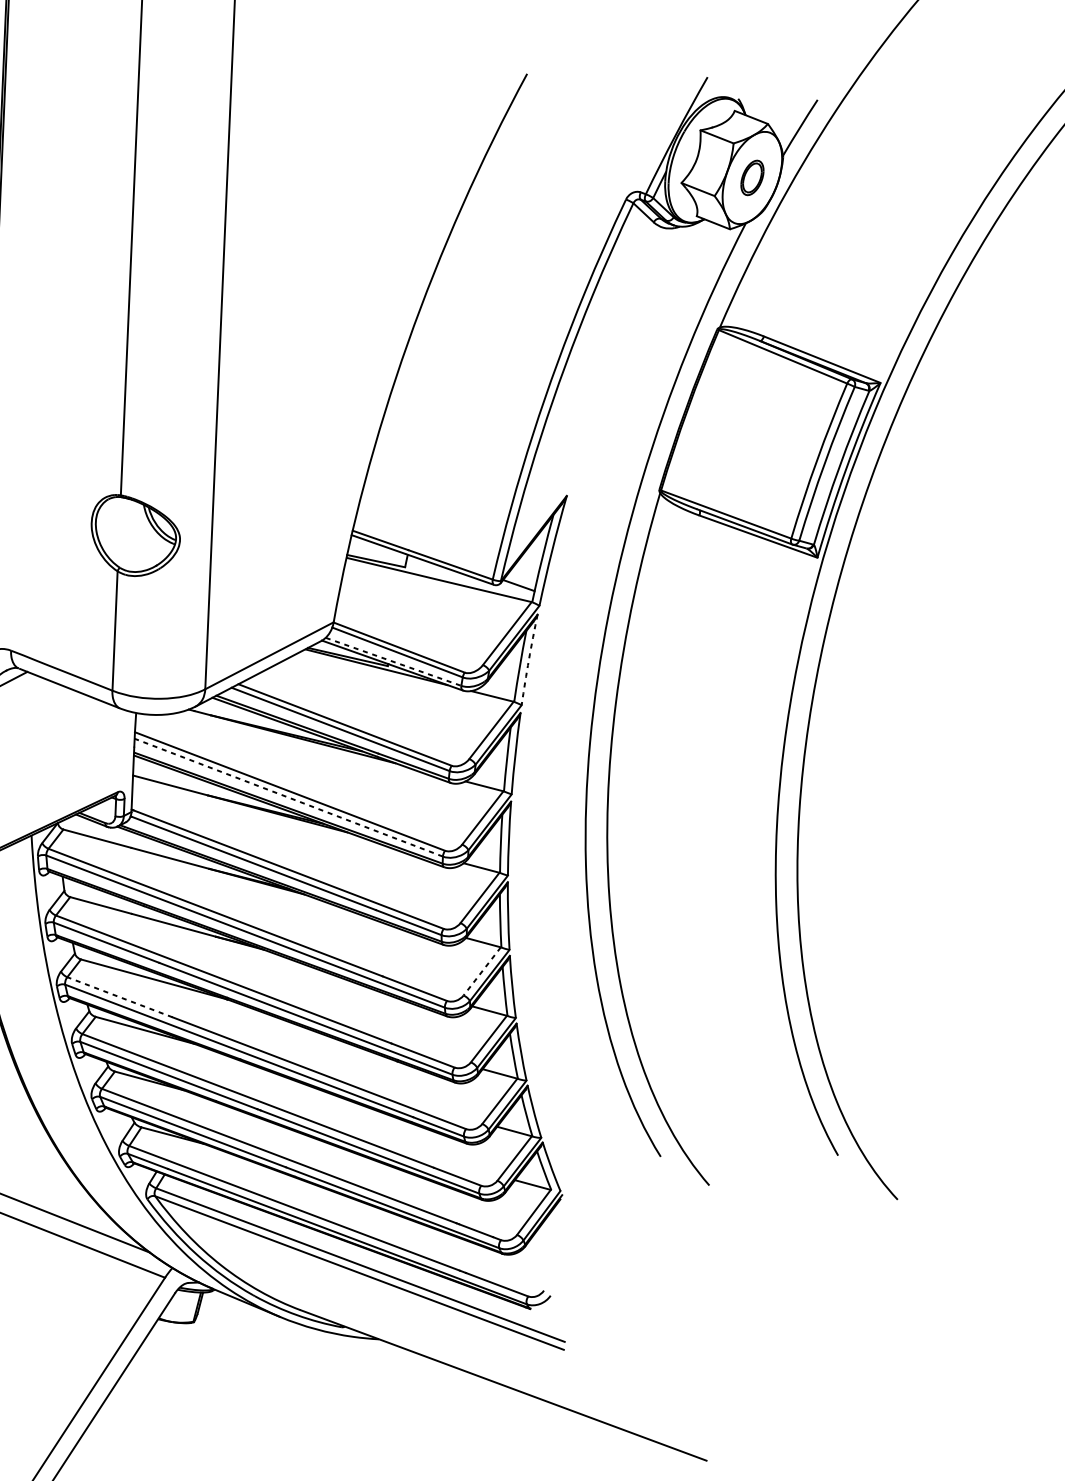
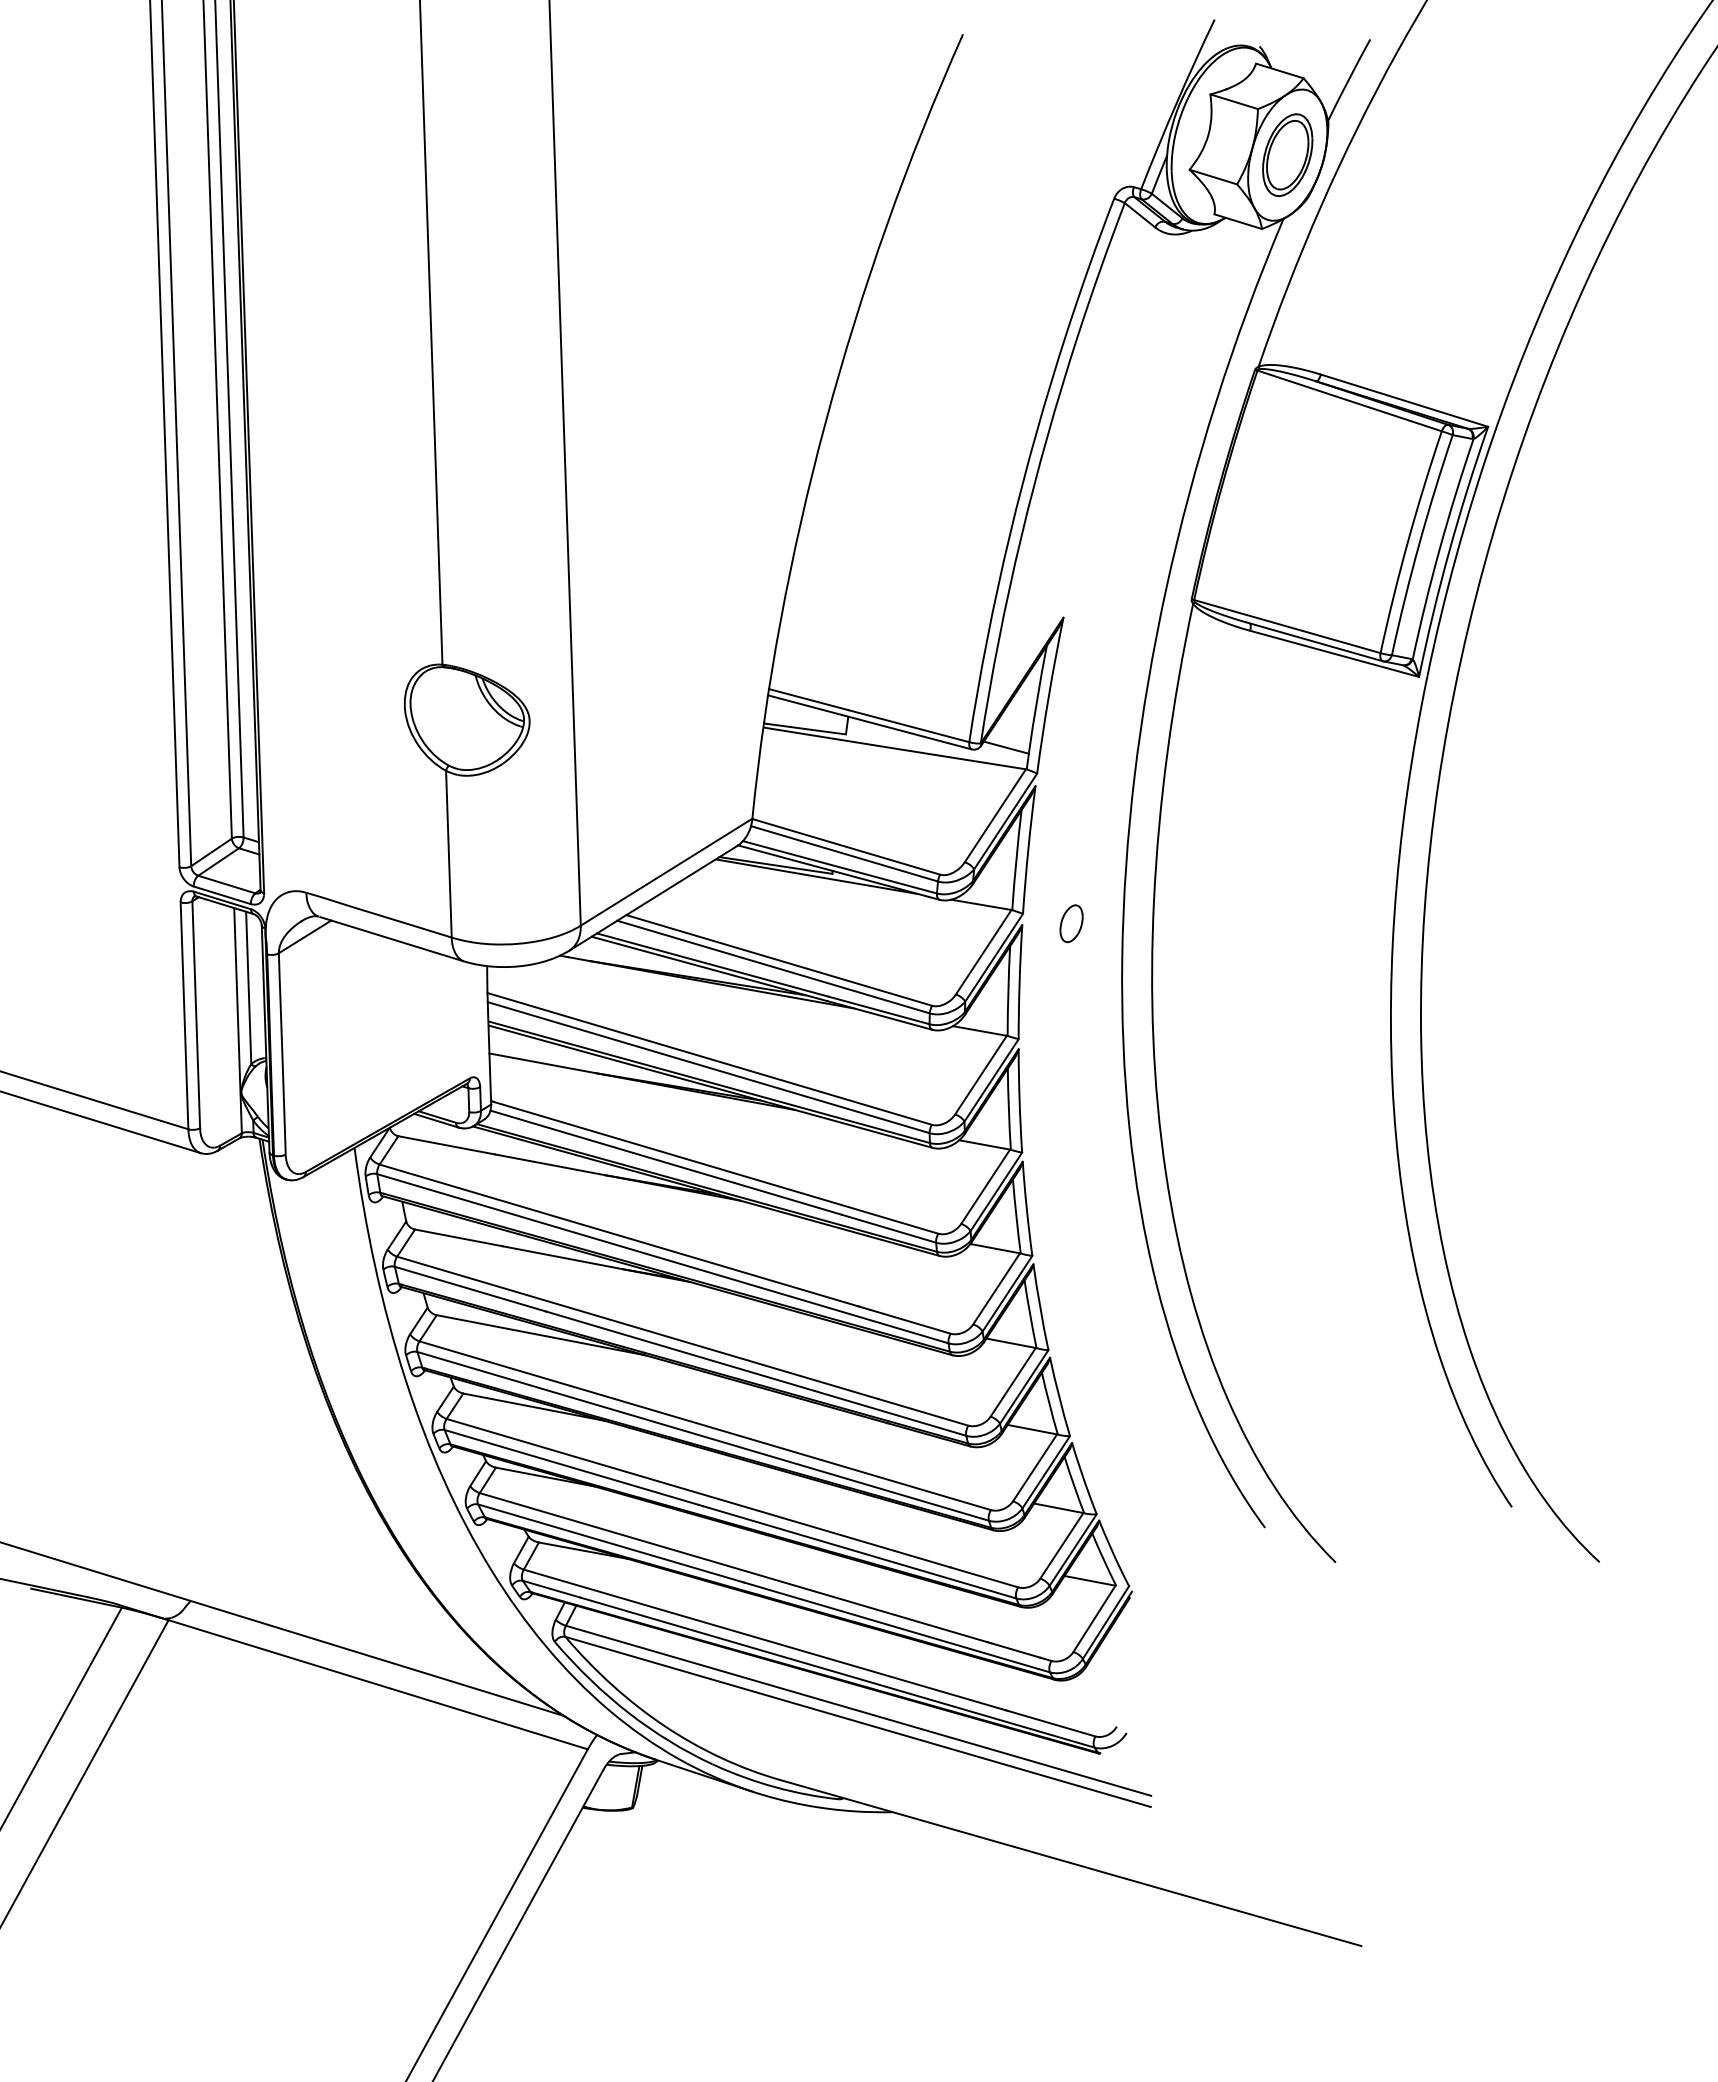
part: (752, 177) -> (1287, 154), size x1.67
arc: (529, 659) -> (1028, 849), dashed -> solid
line: (393, 662) -> (840, 867), dashed -> solid
part: (555, 714) -> (1071, 923), added
line: (288, 797) -> (708, 1067), dashed -> solid
line: (482, 971) -> (996, 1288), dashed -> solid
line: (120, 997) -> (495, 1363), dashed -> solid

